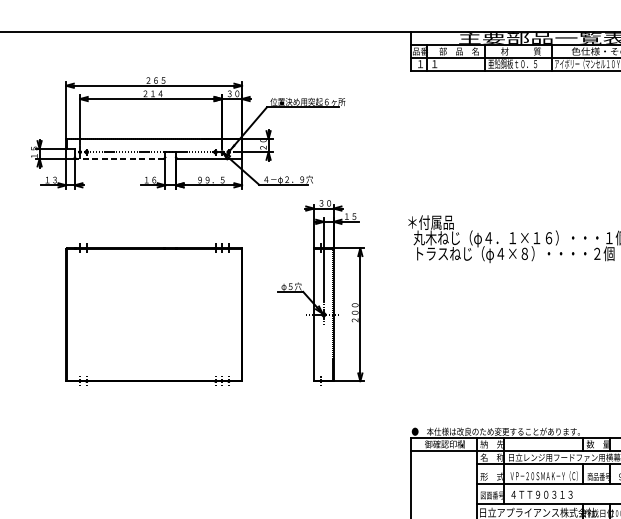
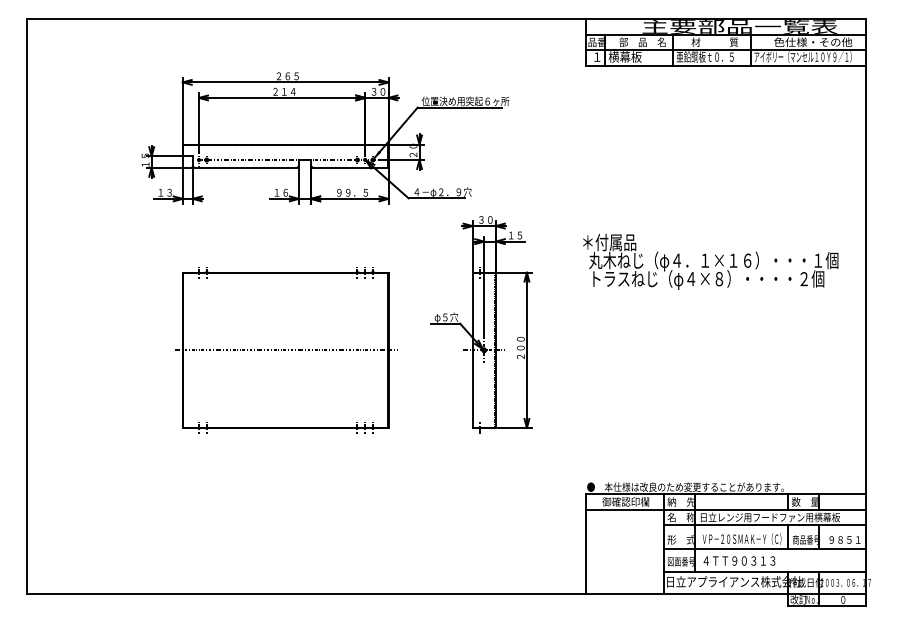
text: (443, 63) -> (624, 56), １ -> 横幕板
line: (119, 158) -> (245, 167), dashed -> solid
line: (154, 314) -> (286, 350), added

